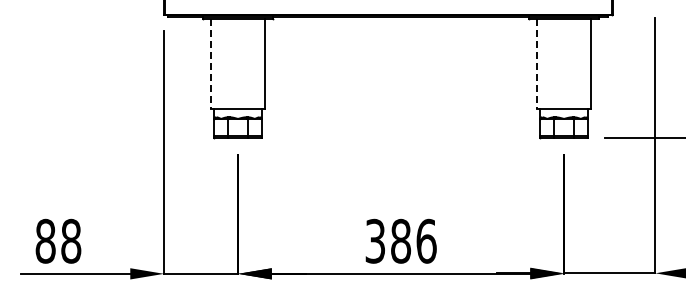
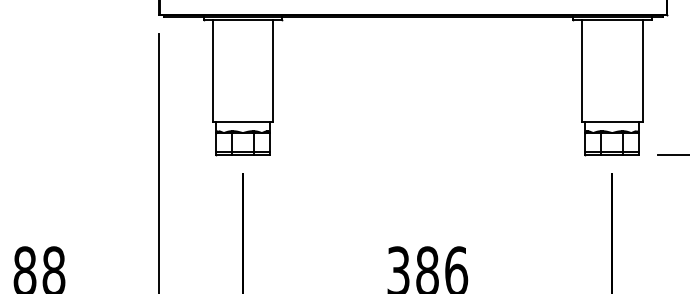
line: (211, 63) -> (212, 70), dashed -> solid
line: (537, 63) -> (582, 70), dashed -> solid

